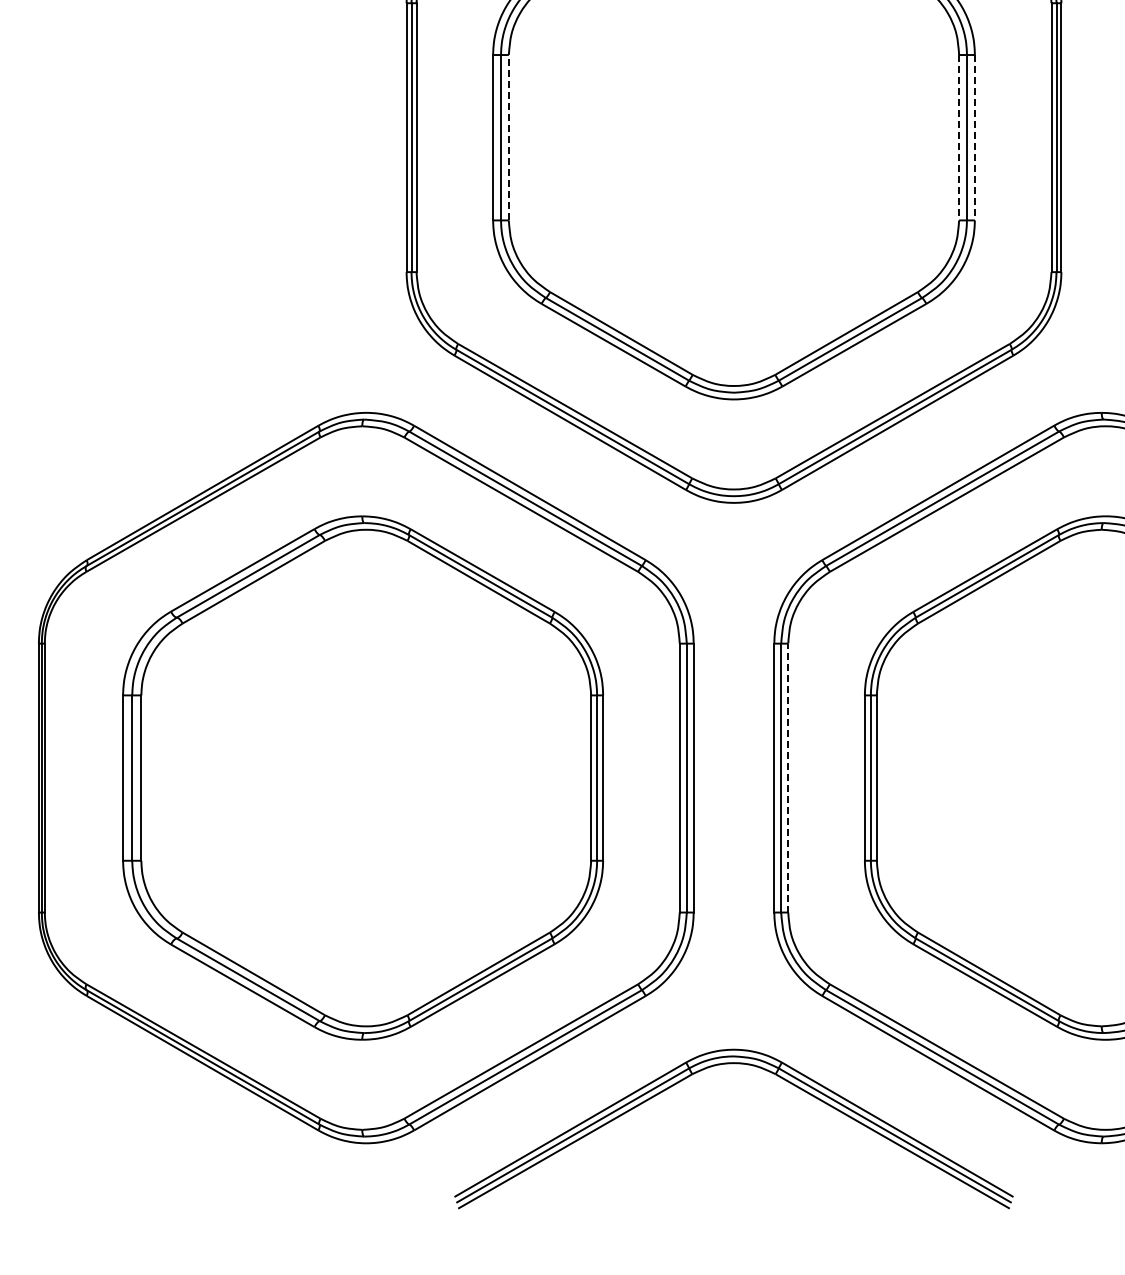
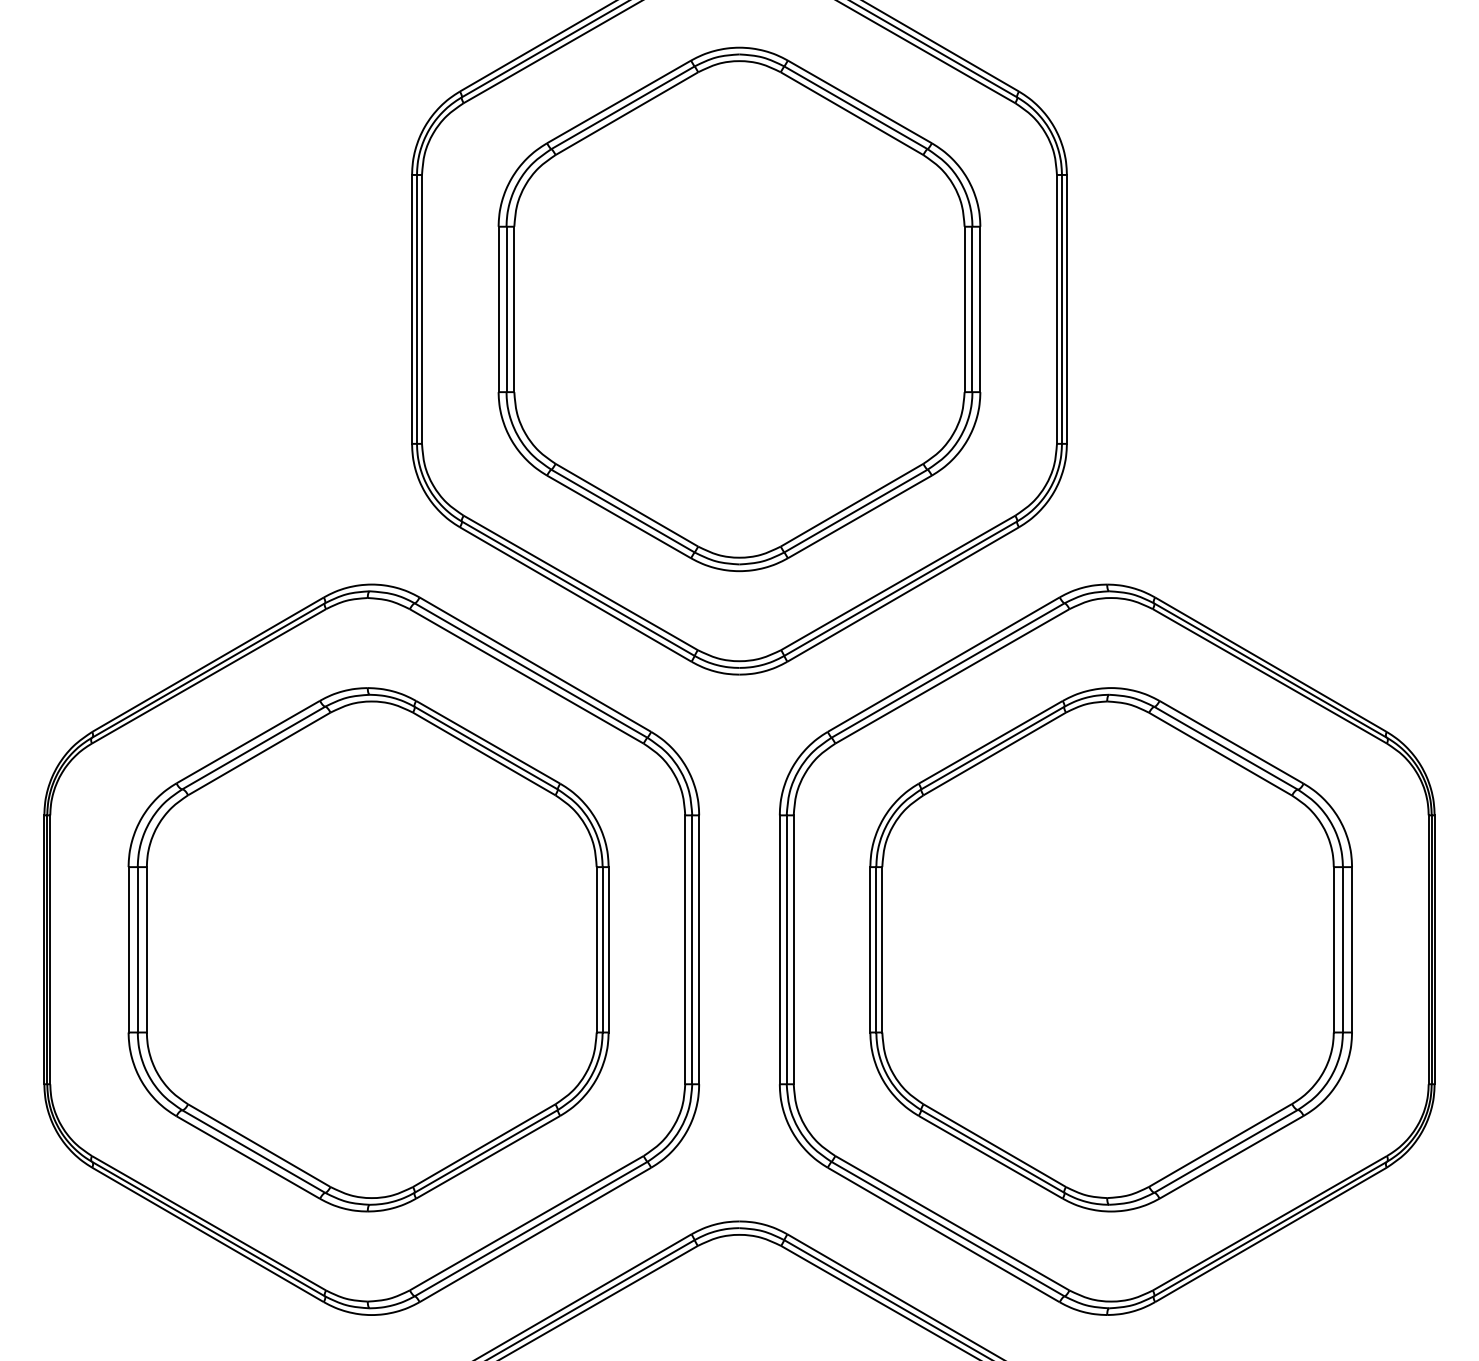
line: (509, 137) -> (514, 309), dashed -> solid
line: (959, 137) -> (964, 309), dashed -> solid
line: (975, 137) -> (980, 309), dashed -> solid
line: (788, 777) -> (793, 949), dashed -> solid

